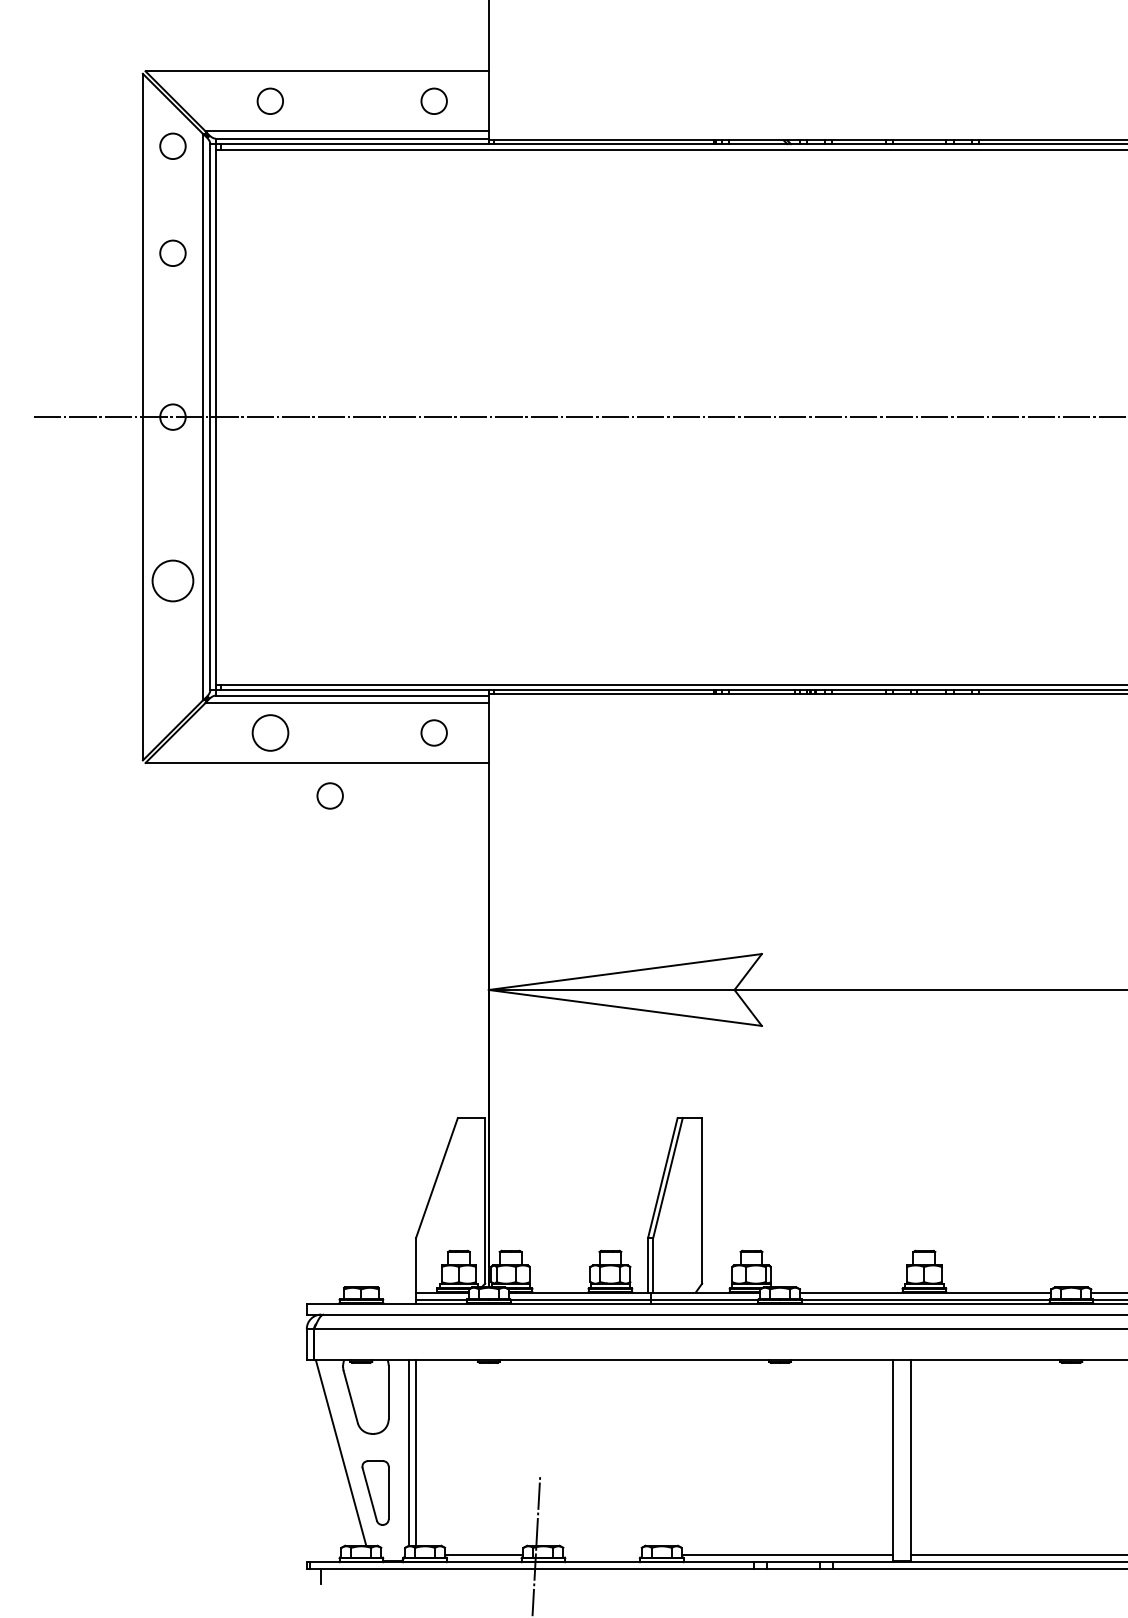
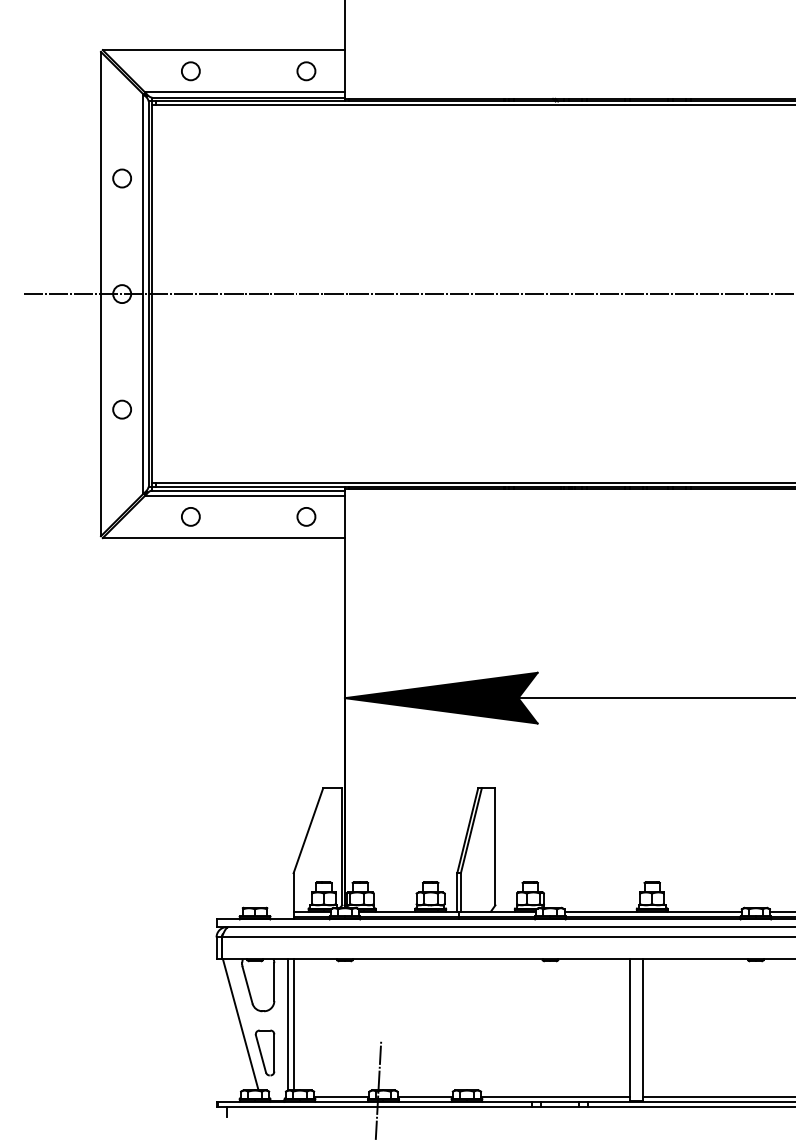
circle: (172, 145) -> (121, 102), removed
circle: (172, 580) -> (121, 409), size x0.62
circle: (269, 732) -> (190, 516), size x0.71
circle: (329, 795) -> (232, 560), removed
fill: (624, 989) -> (440, 697), added
line: (602, 1554) -> (425, 1096), added

